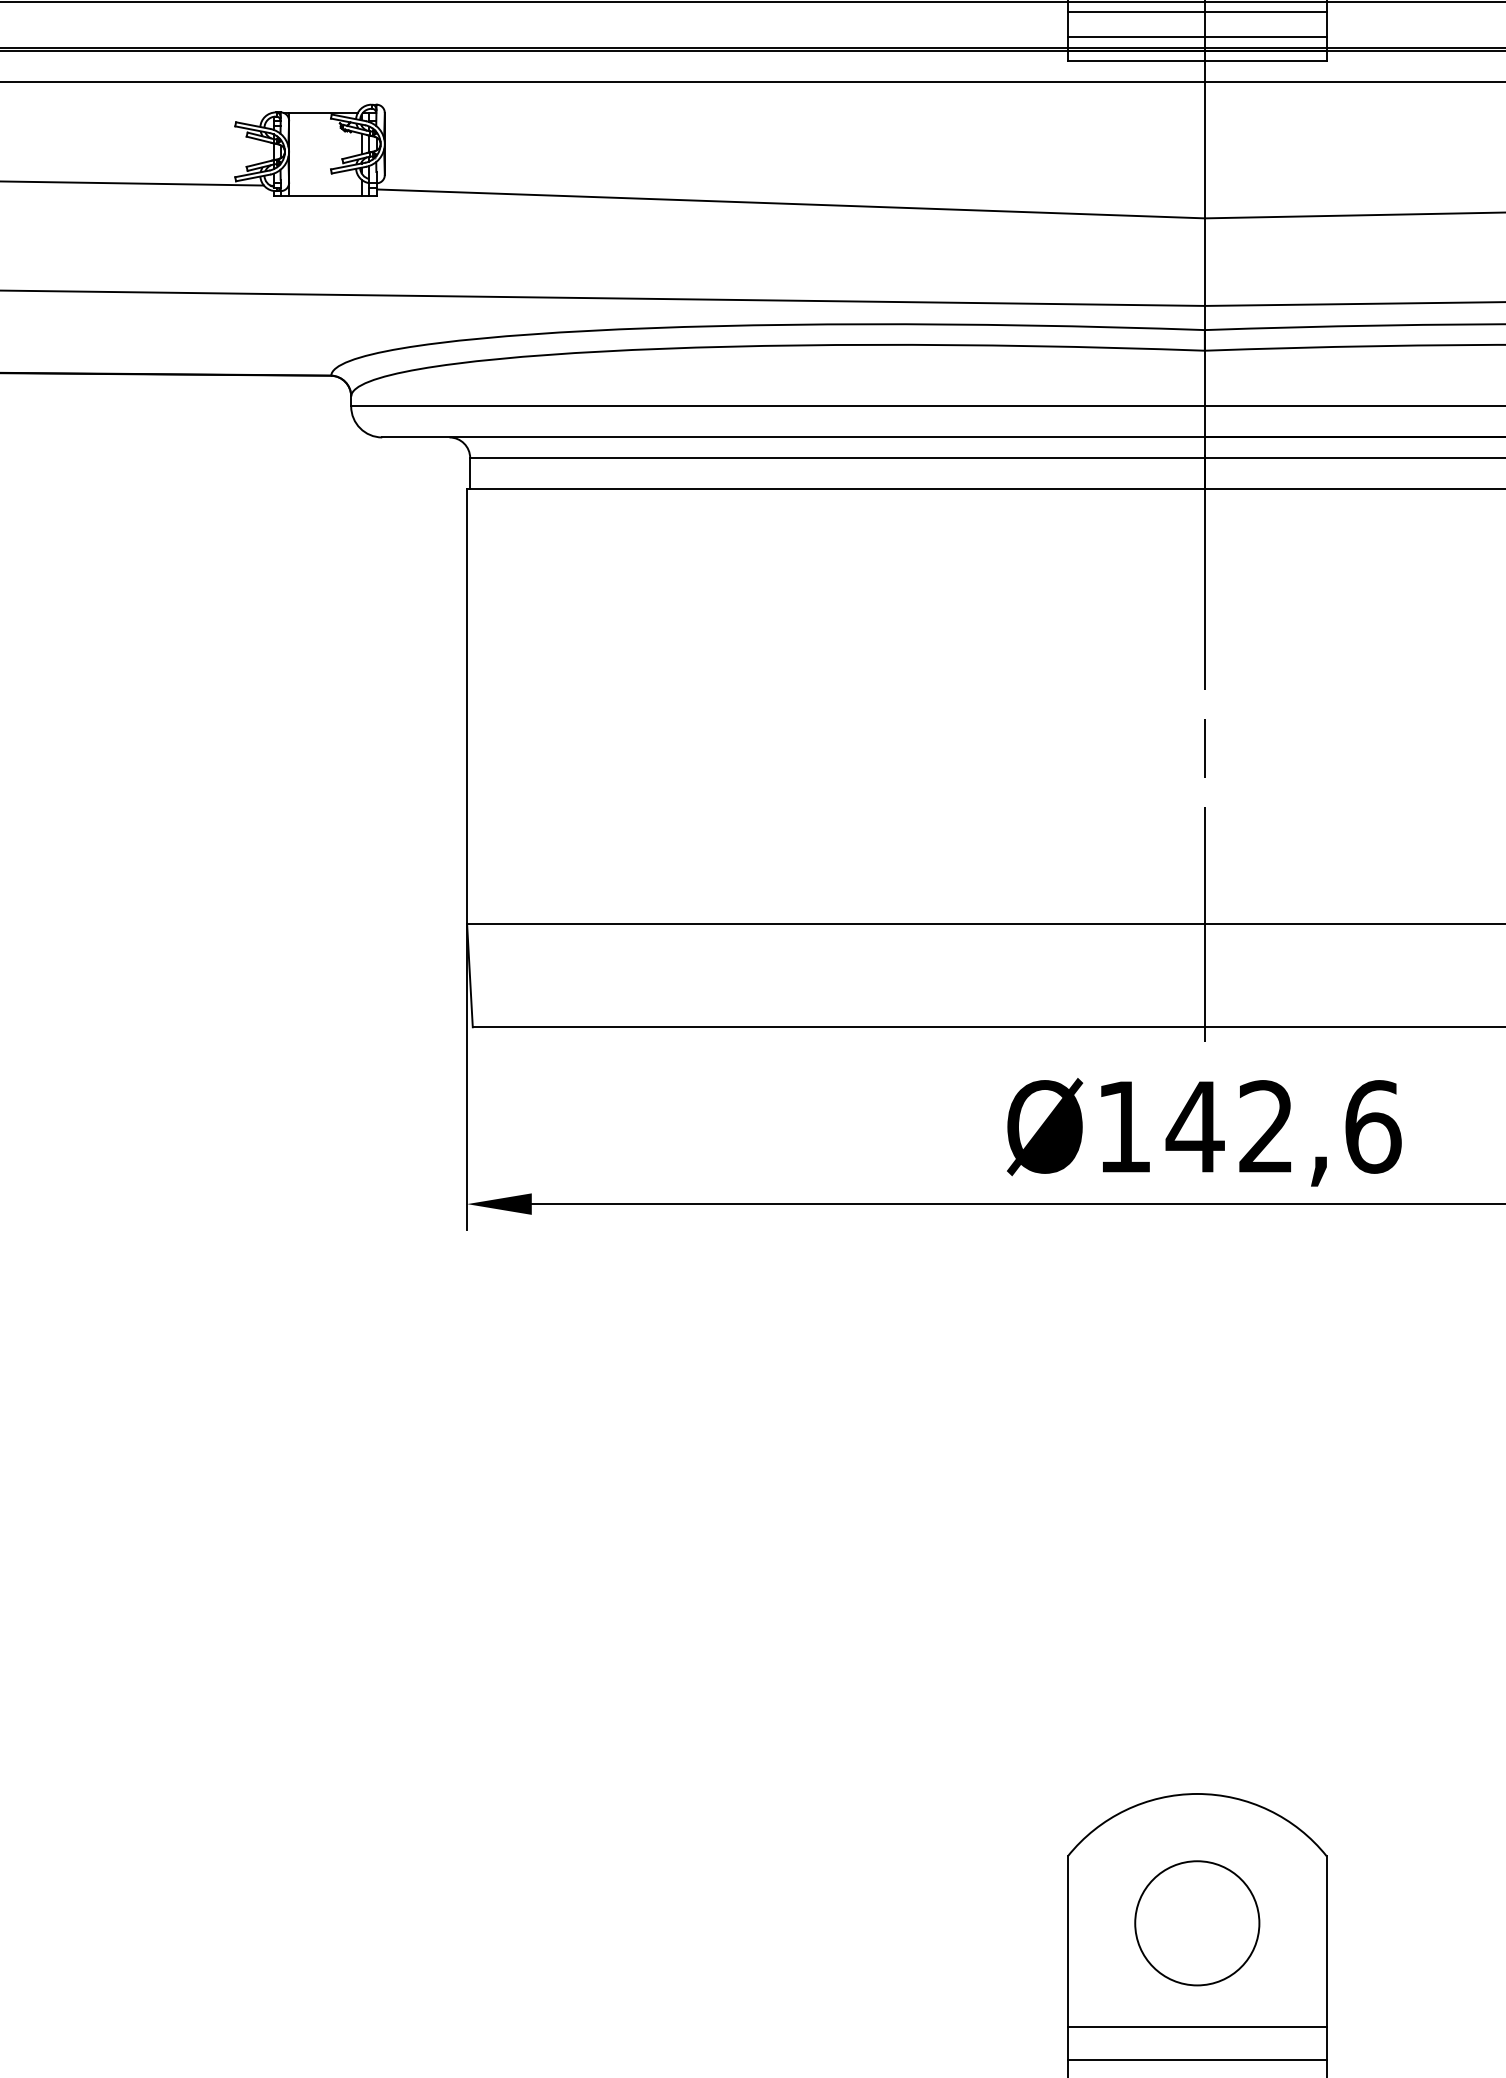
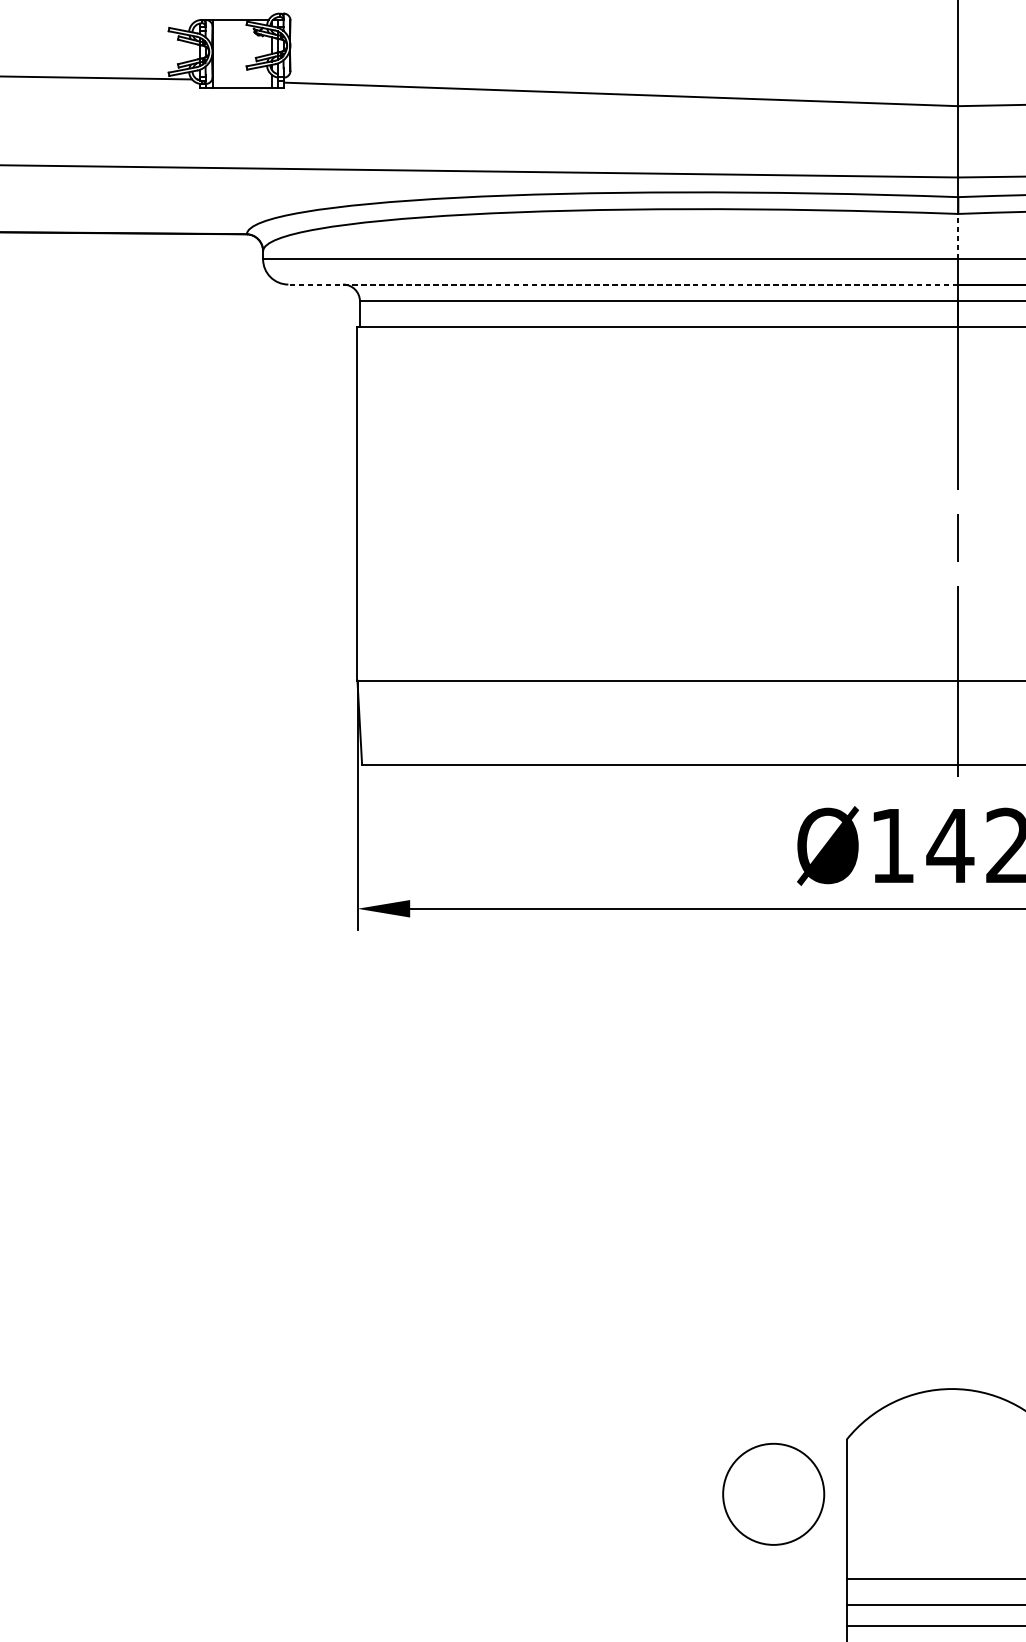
line: (1204, 378) -> (957, 236), solid -> dashed
line: (793, 437) -> (623, 284), solid -> dashed
circle: (1197, 1923) -> (773, 1494), moved

